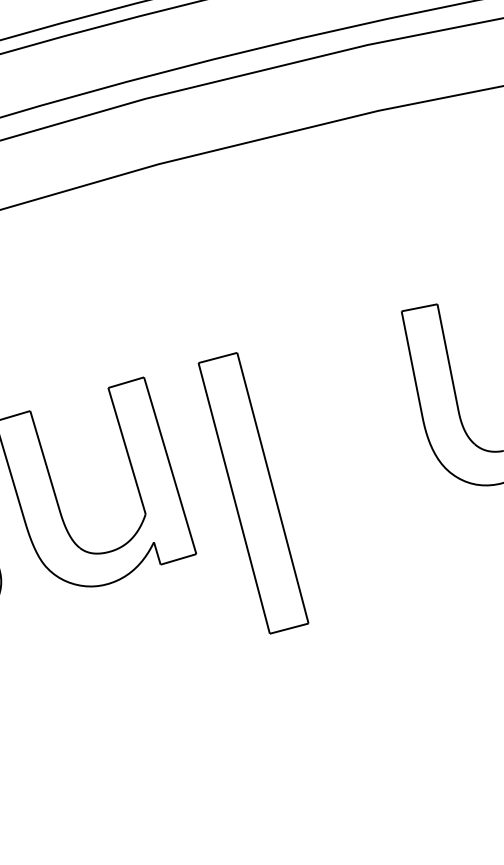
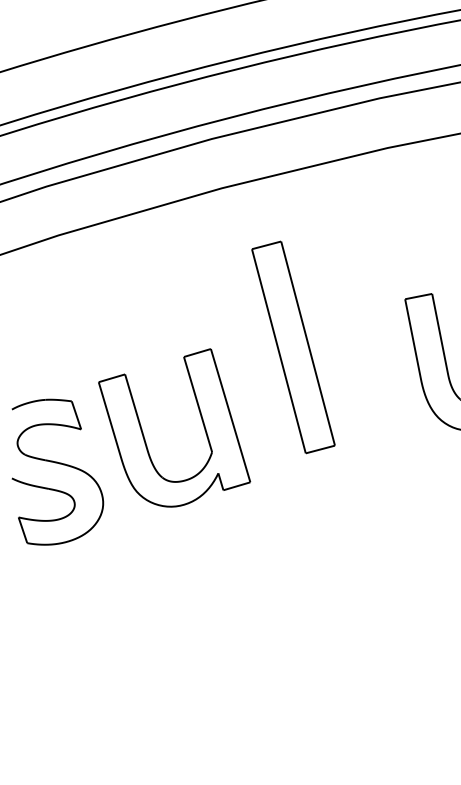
part: (253, 493) -> (293, 347), moved

